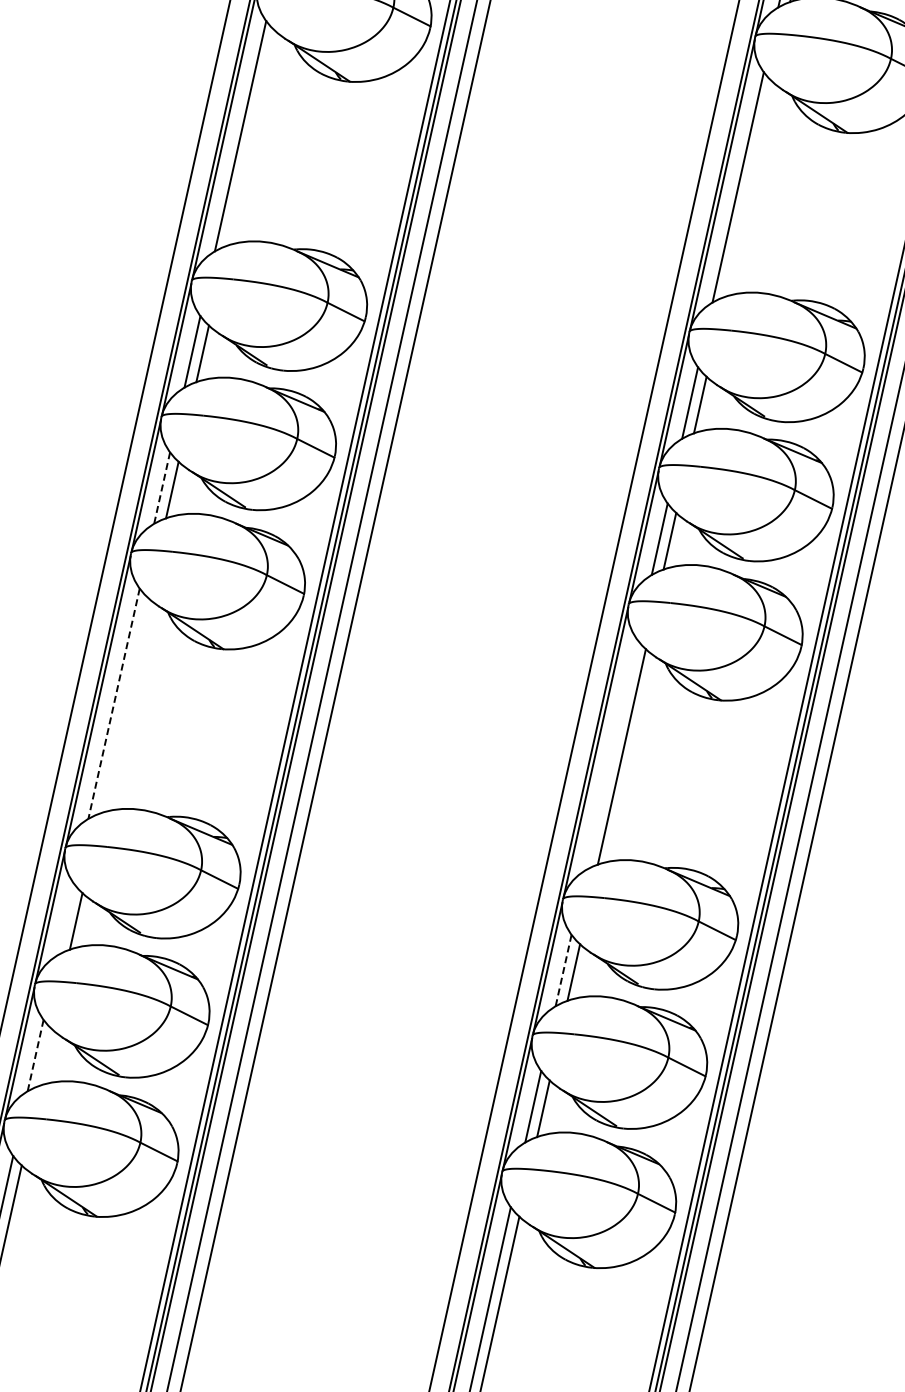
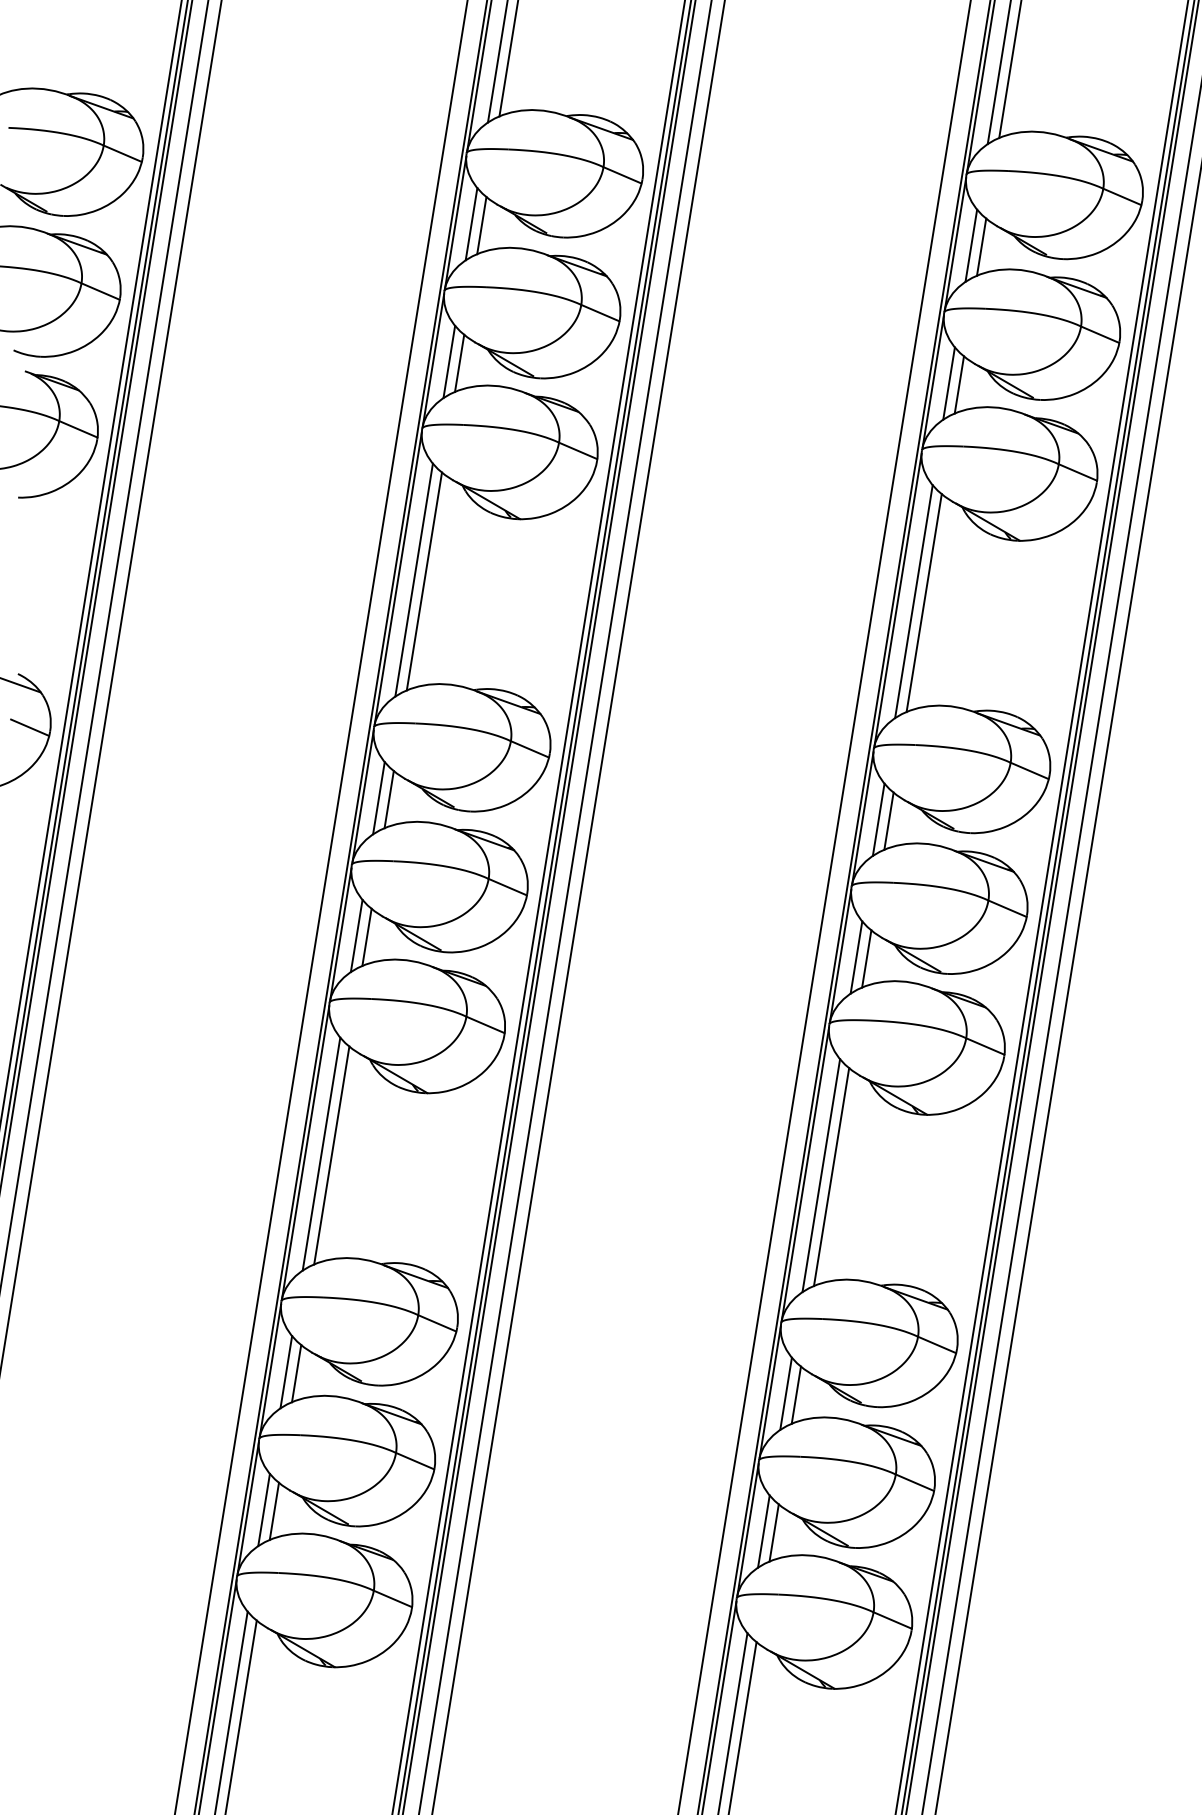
line: (250, 138) -> (424, 581), added
line: (747, 189) -> (923, 603), added
line: (161, 487) -> (356, 935), dashed -> solid
line: (114, 704) -> (321, 1154), dashed -> solid
line: (123, 705) -> (331, 1155), added
line: (611, 754) -> (821, 1175), added
line: (66, 919) -> (286, 1372), added
line: (564, 970) -> (786, 1393), dashed -> solid
line: (36, 1055) -> (264, 1509), dashed -> solid
line: (45, 1057) -> (274, 1511), added

